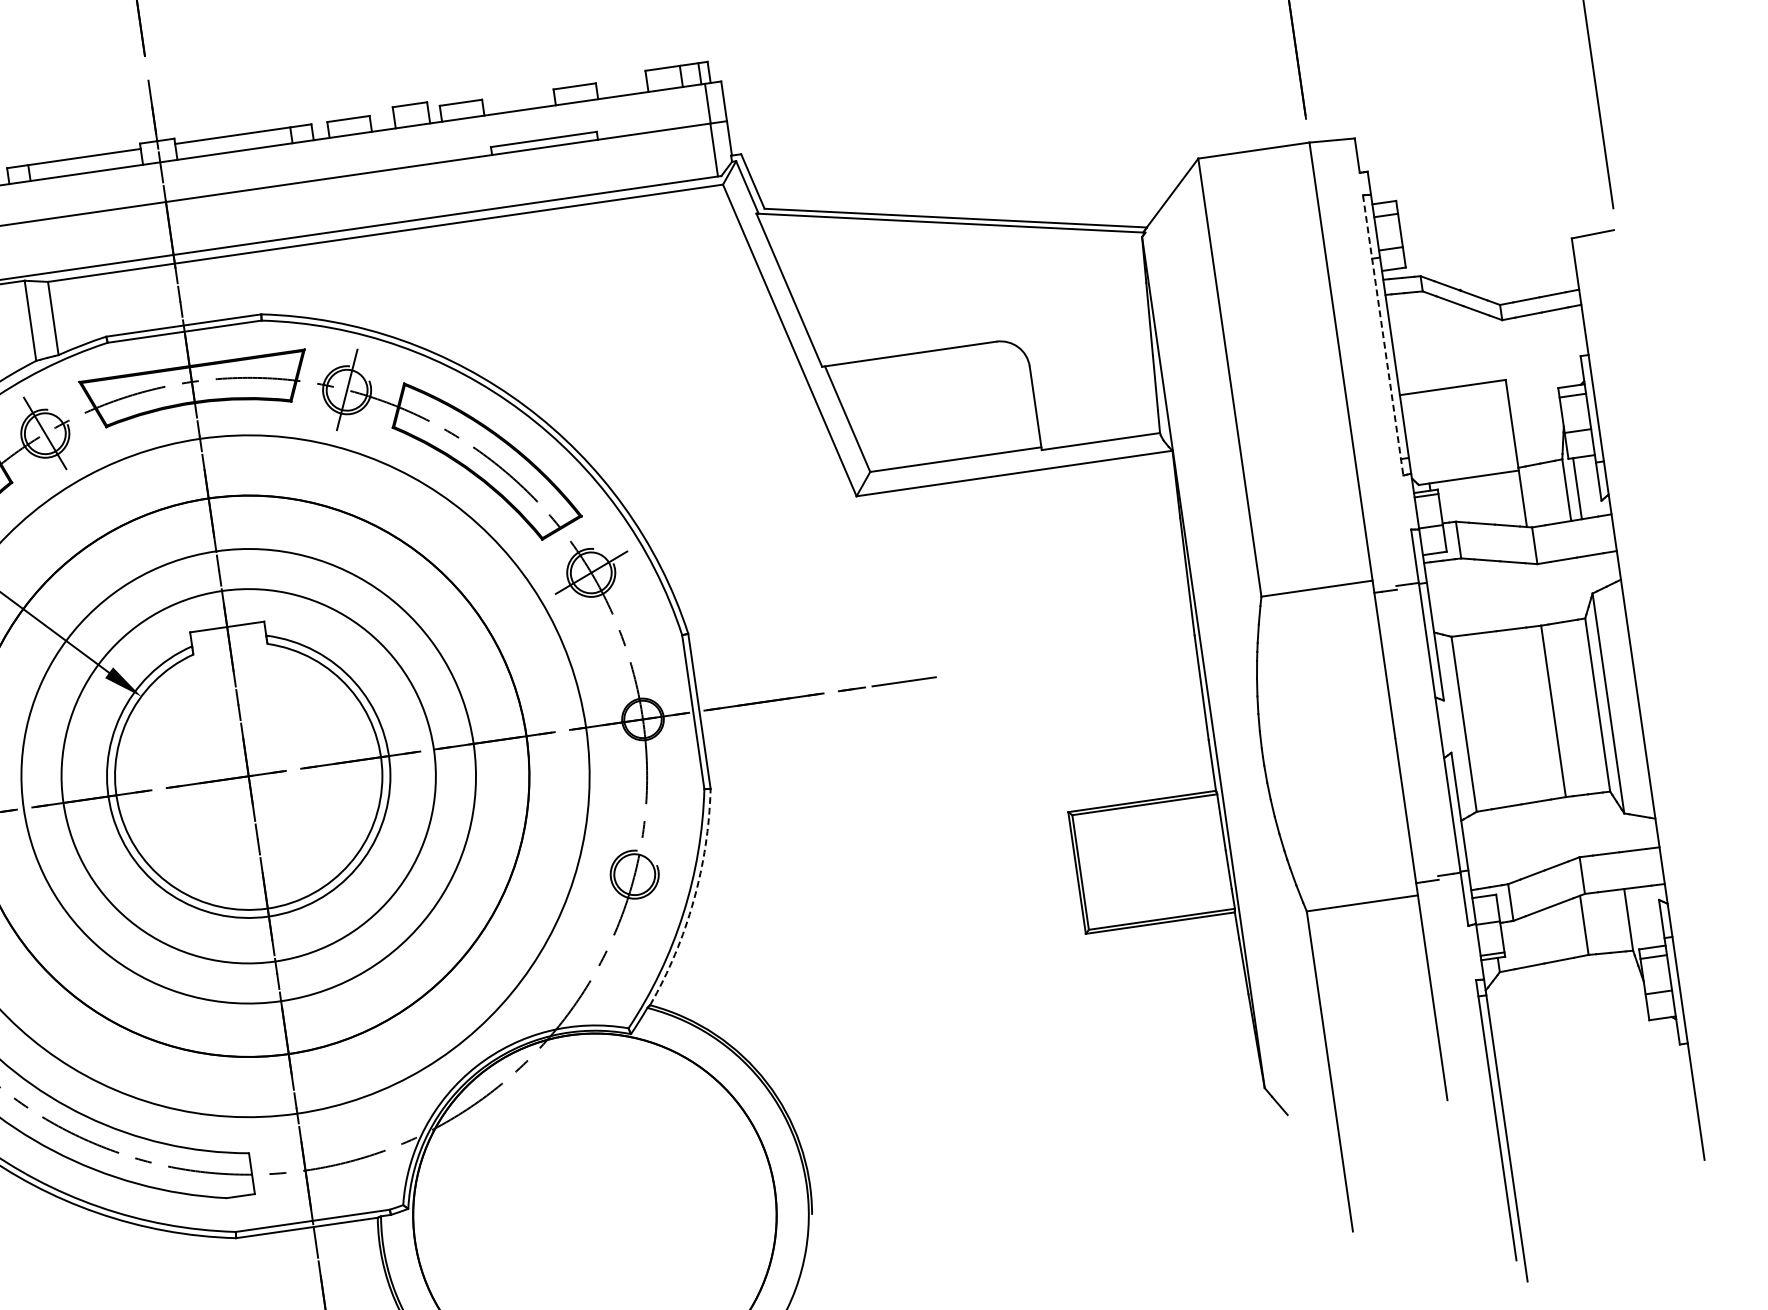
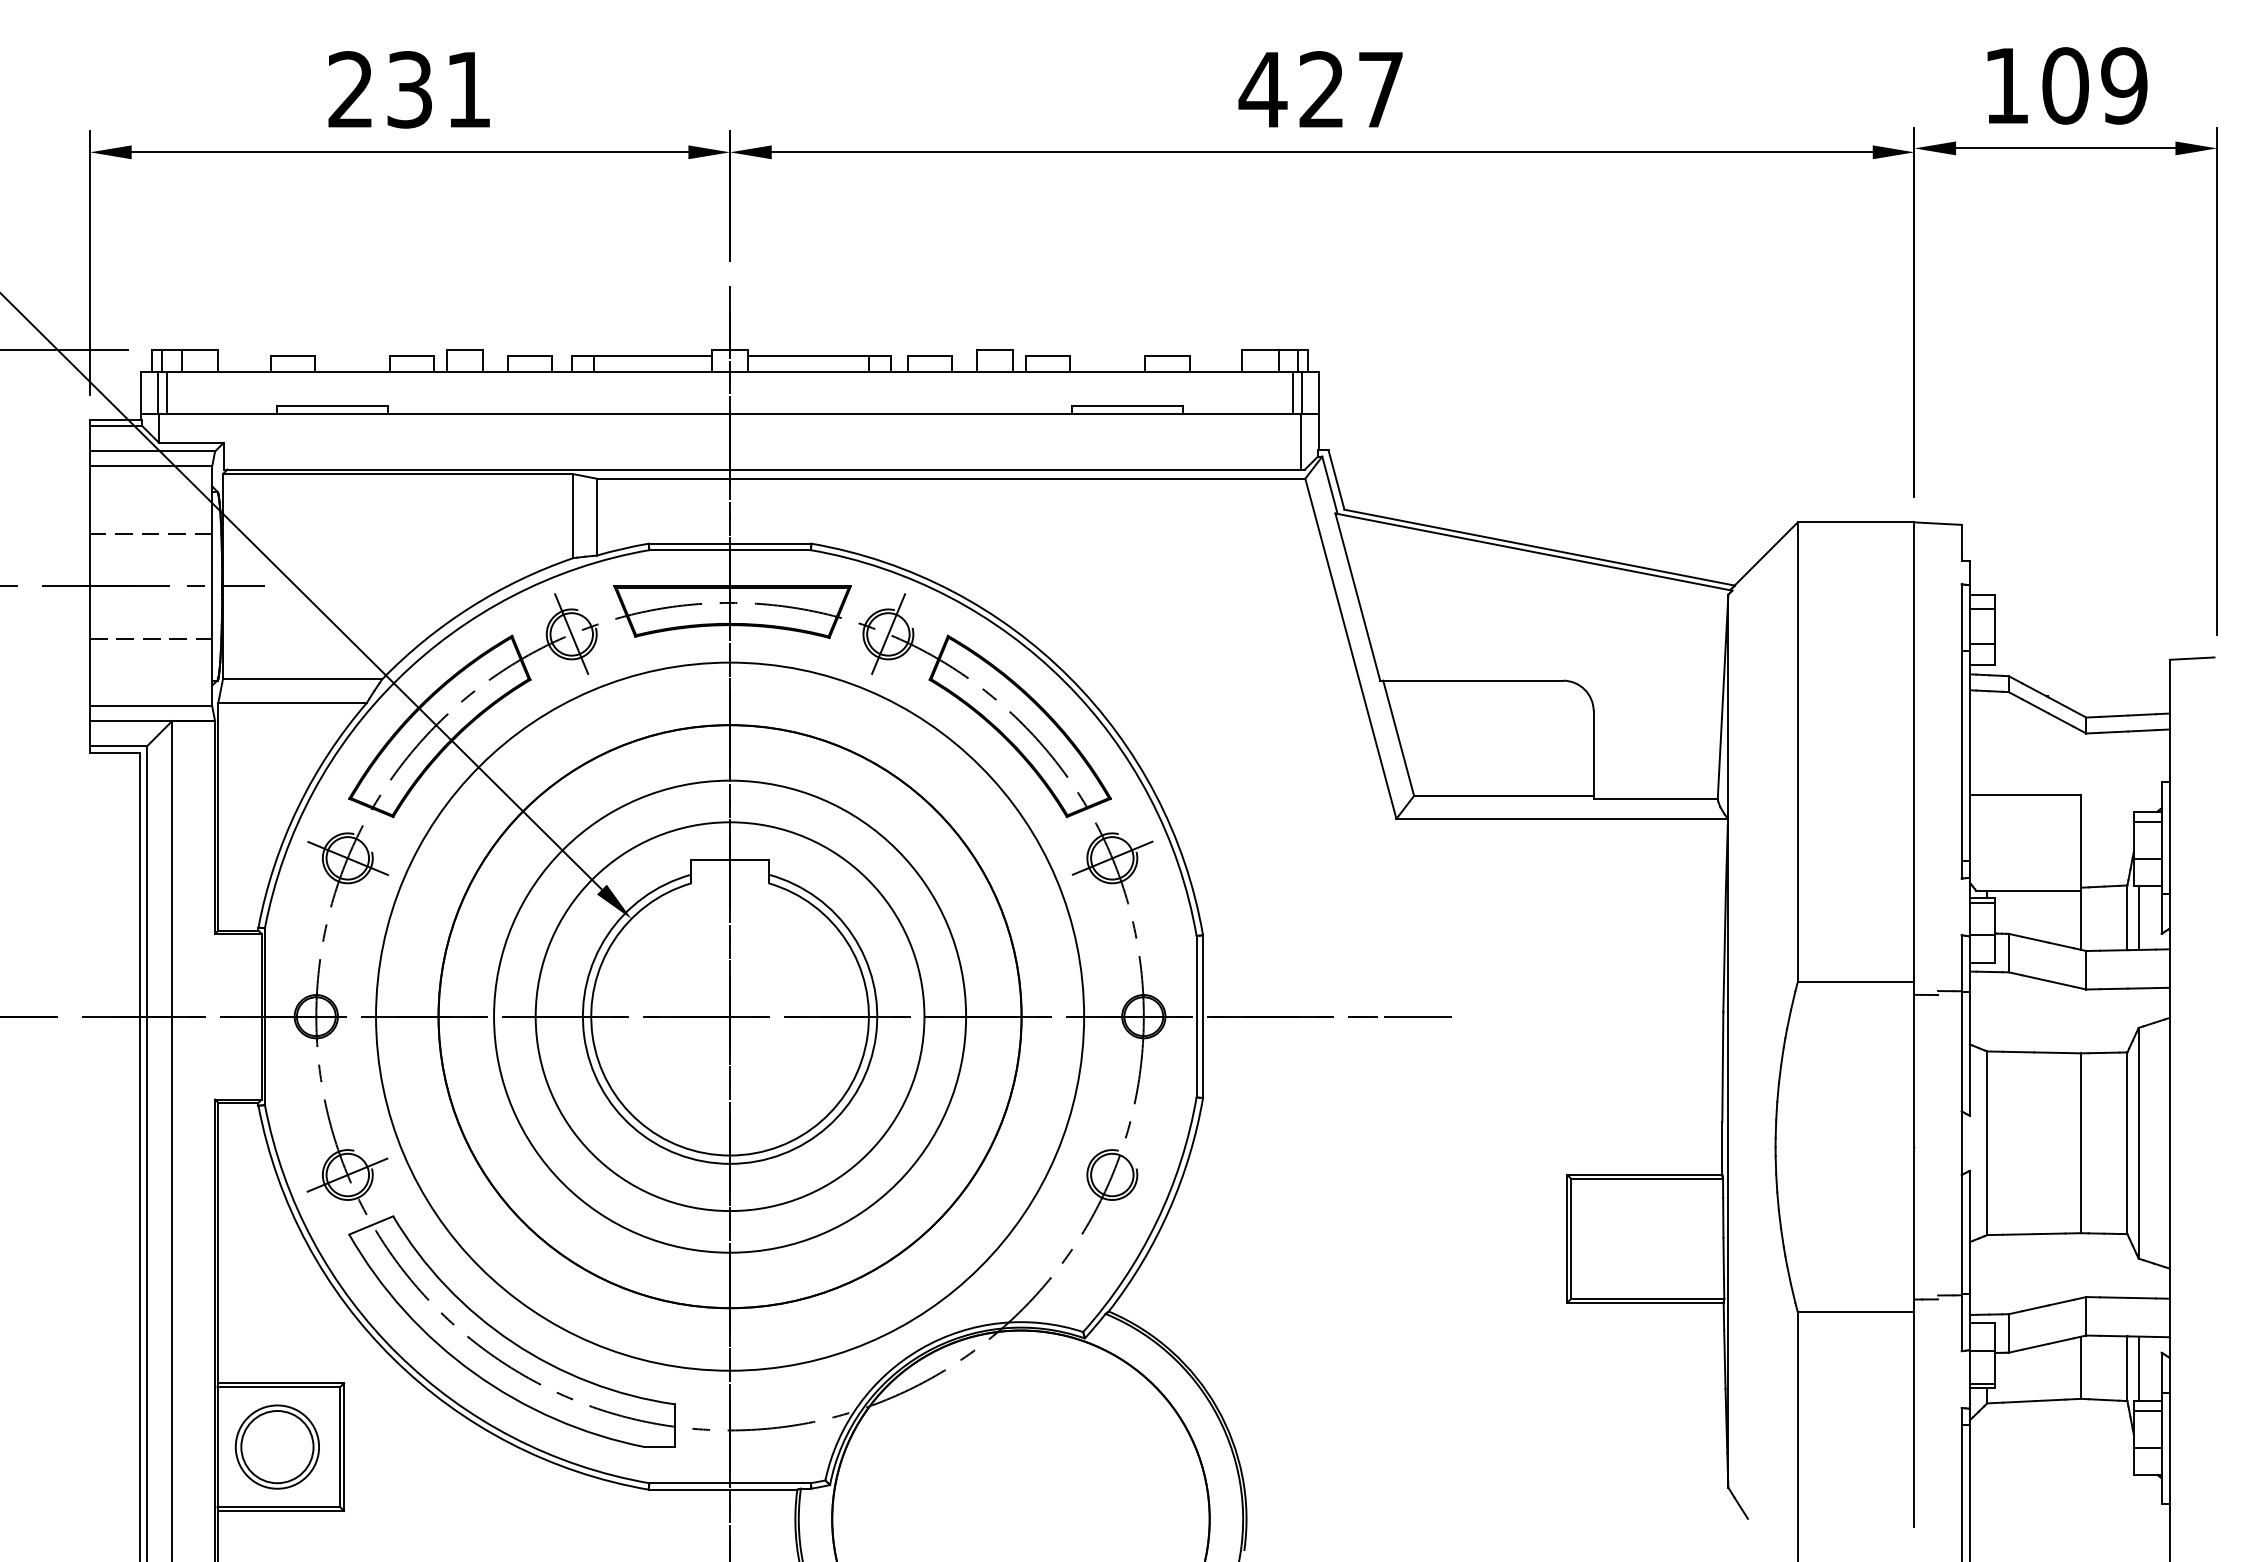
line: (700, 105) -> (1293, 393), added
line: (1383, 335) -> (1961, 731), dashed -> solid
arc: (694, 900) -> (1169, 1210), dashed -> solid
line: (1639, 918) -> (2138, 1368), added

